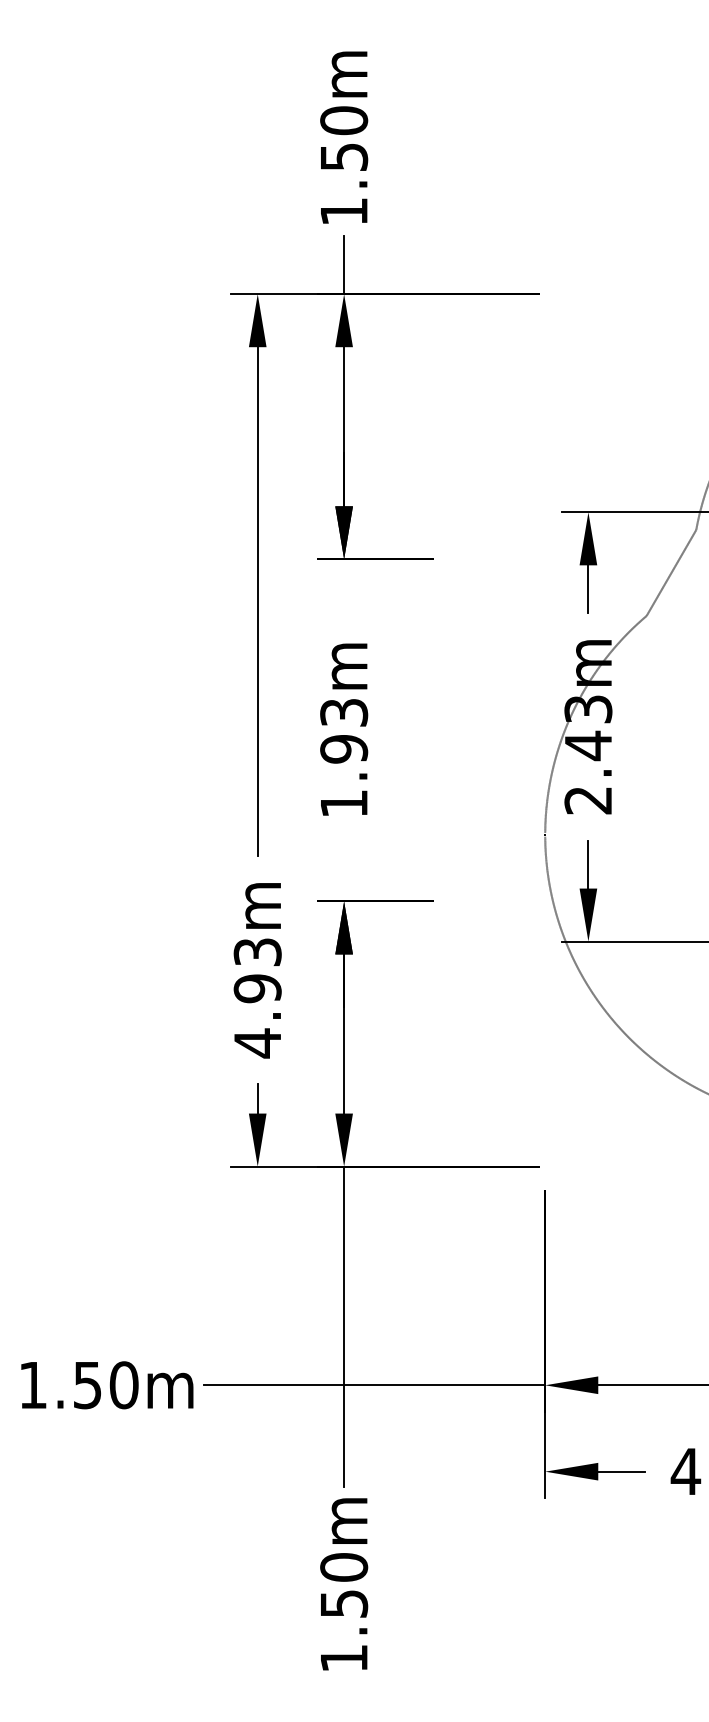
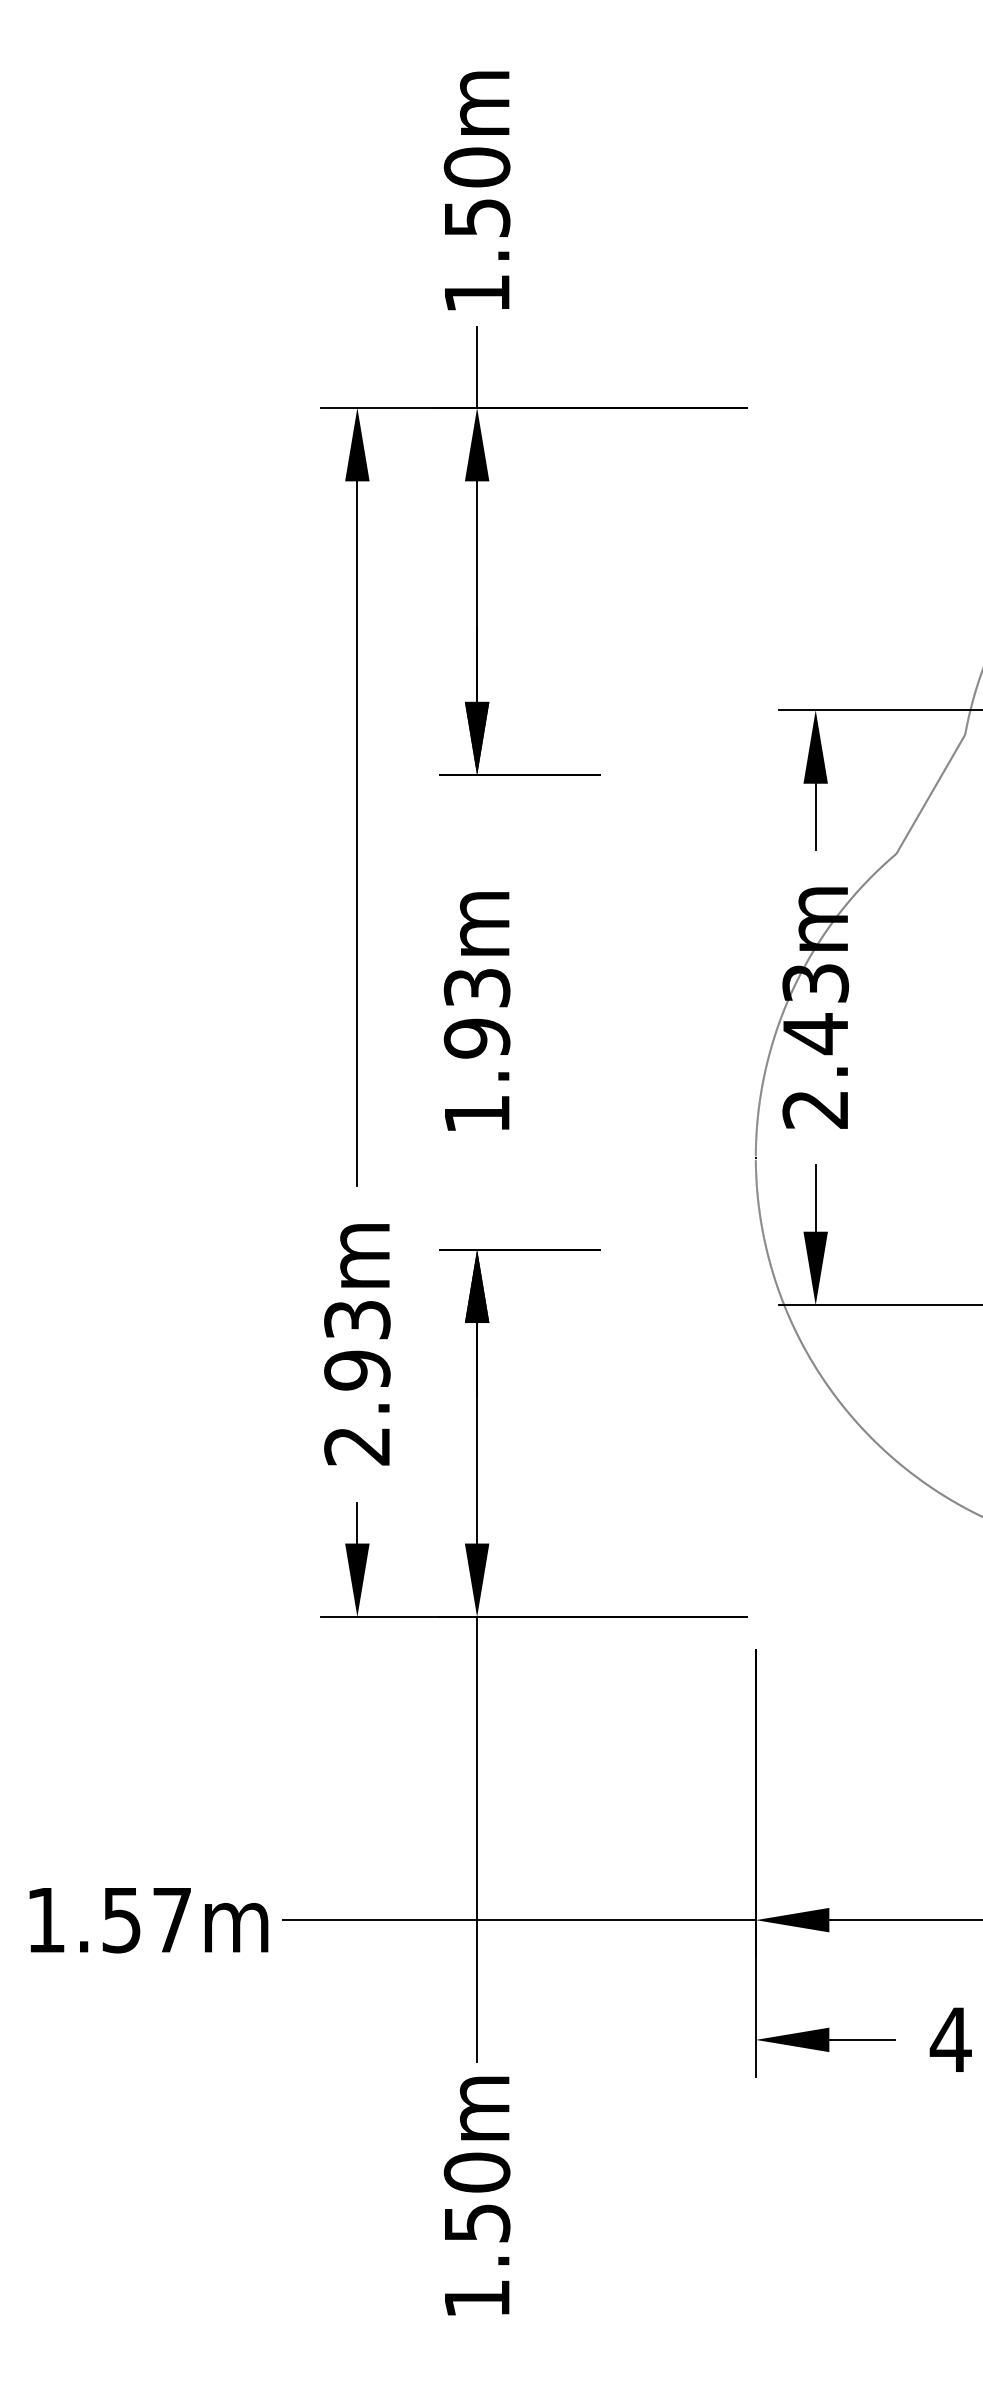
text: (257, 1043) -> (356, 1446), 4.93m -> 2.93m
text: (124, 1384) -> (172, 1919), 1.50m -> 1.57m

